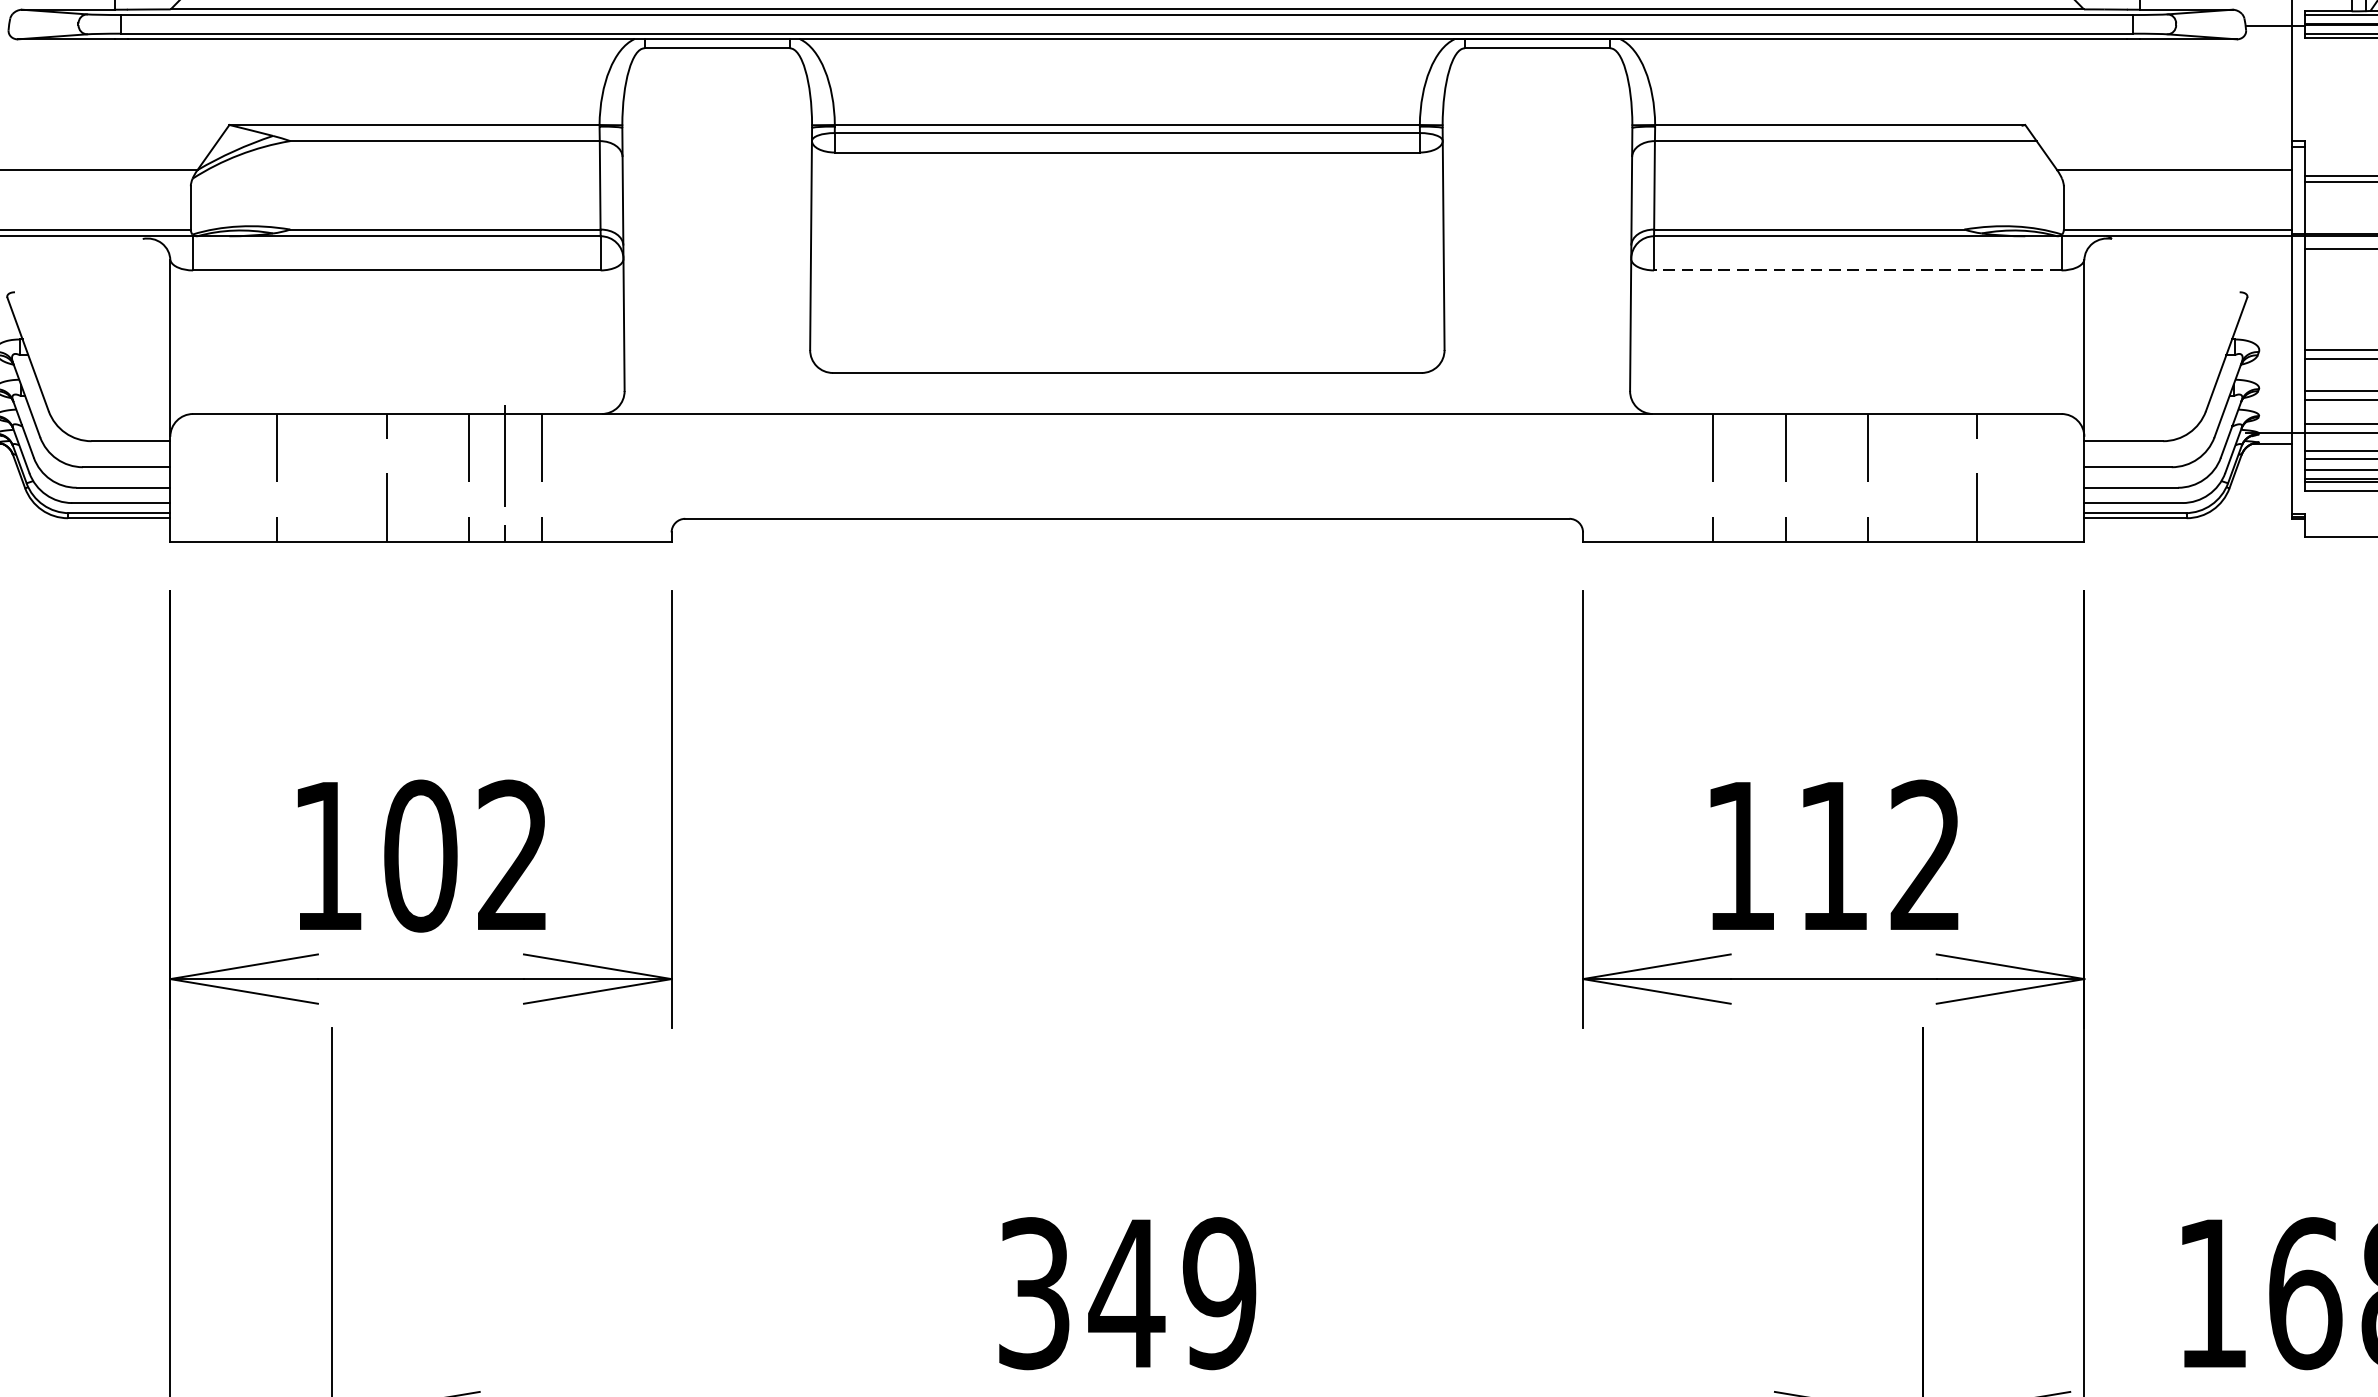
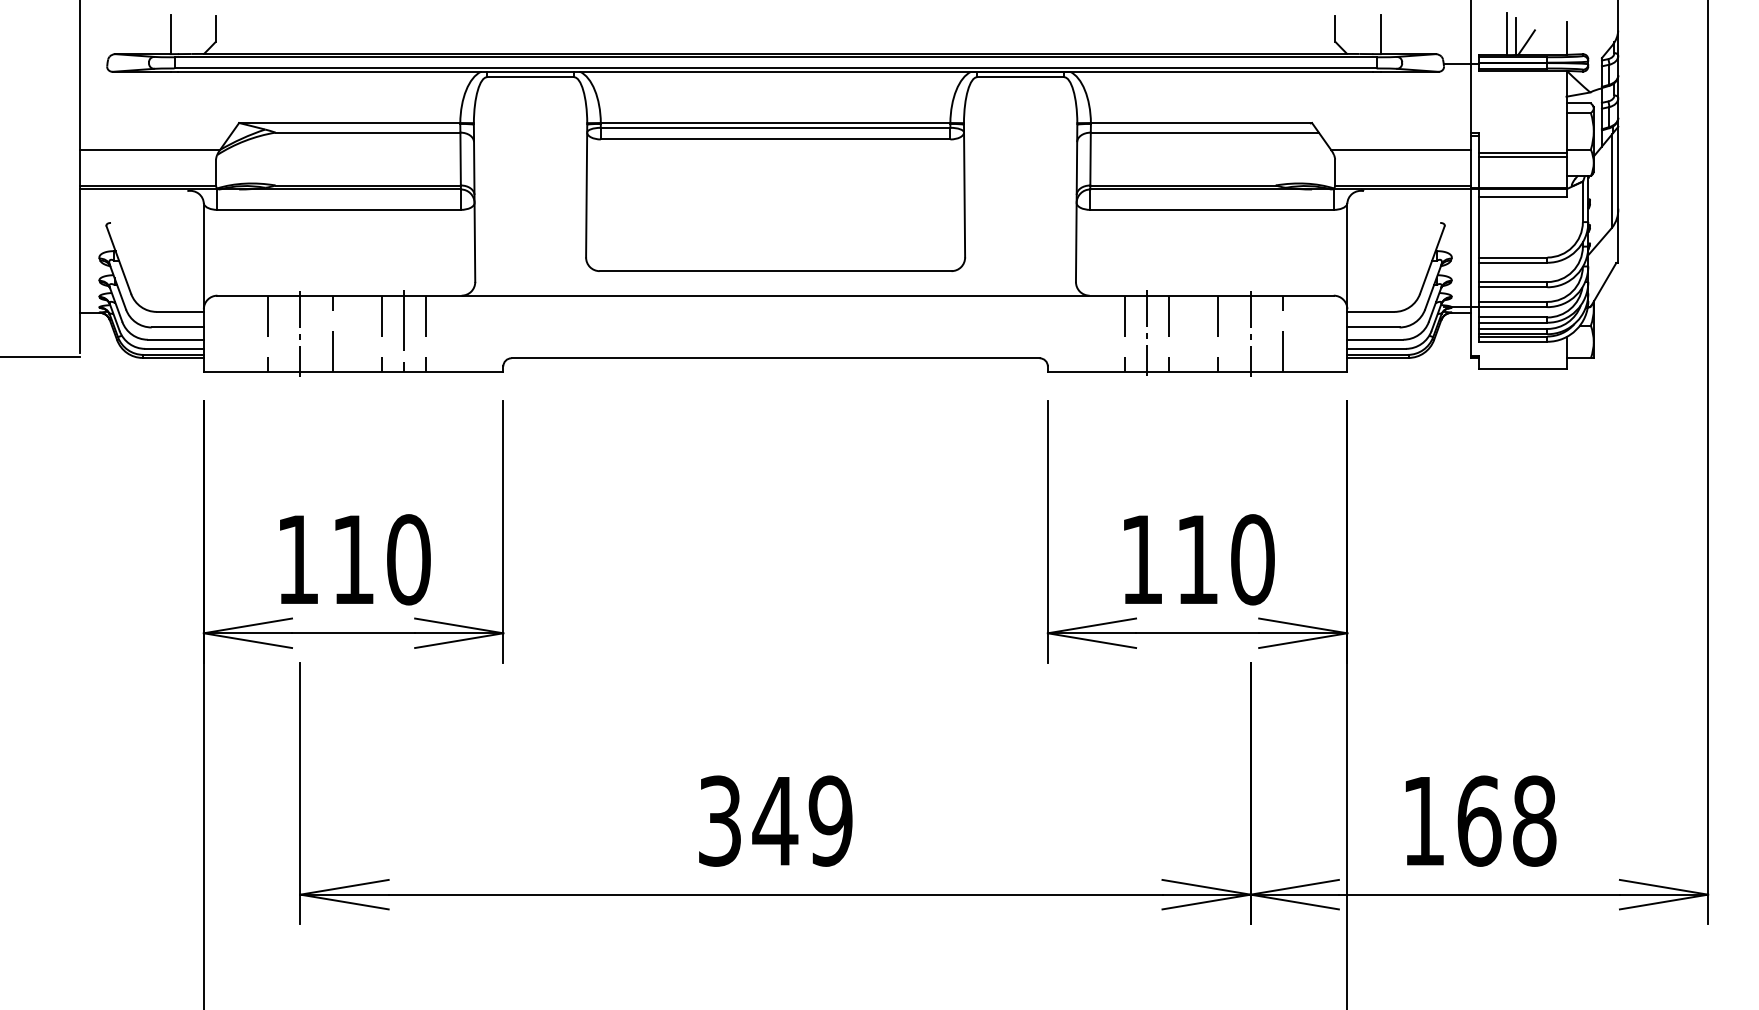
line: (1858, 269) -> (1212, 209), dashed -> solid
line: (332, 477) -> (300, 333), added
line: (1749, 477) -> (1147, 333), added
line: (1922, 477) -> (1250, 333), added
text: (466, 855) -> (380, 559), 102 -> 110
text: (1925, 855) -> (1252, 559), 112 -> 110

